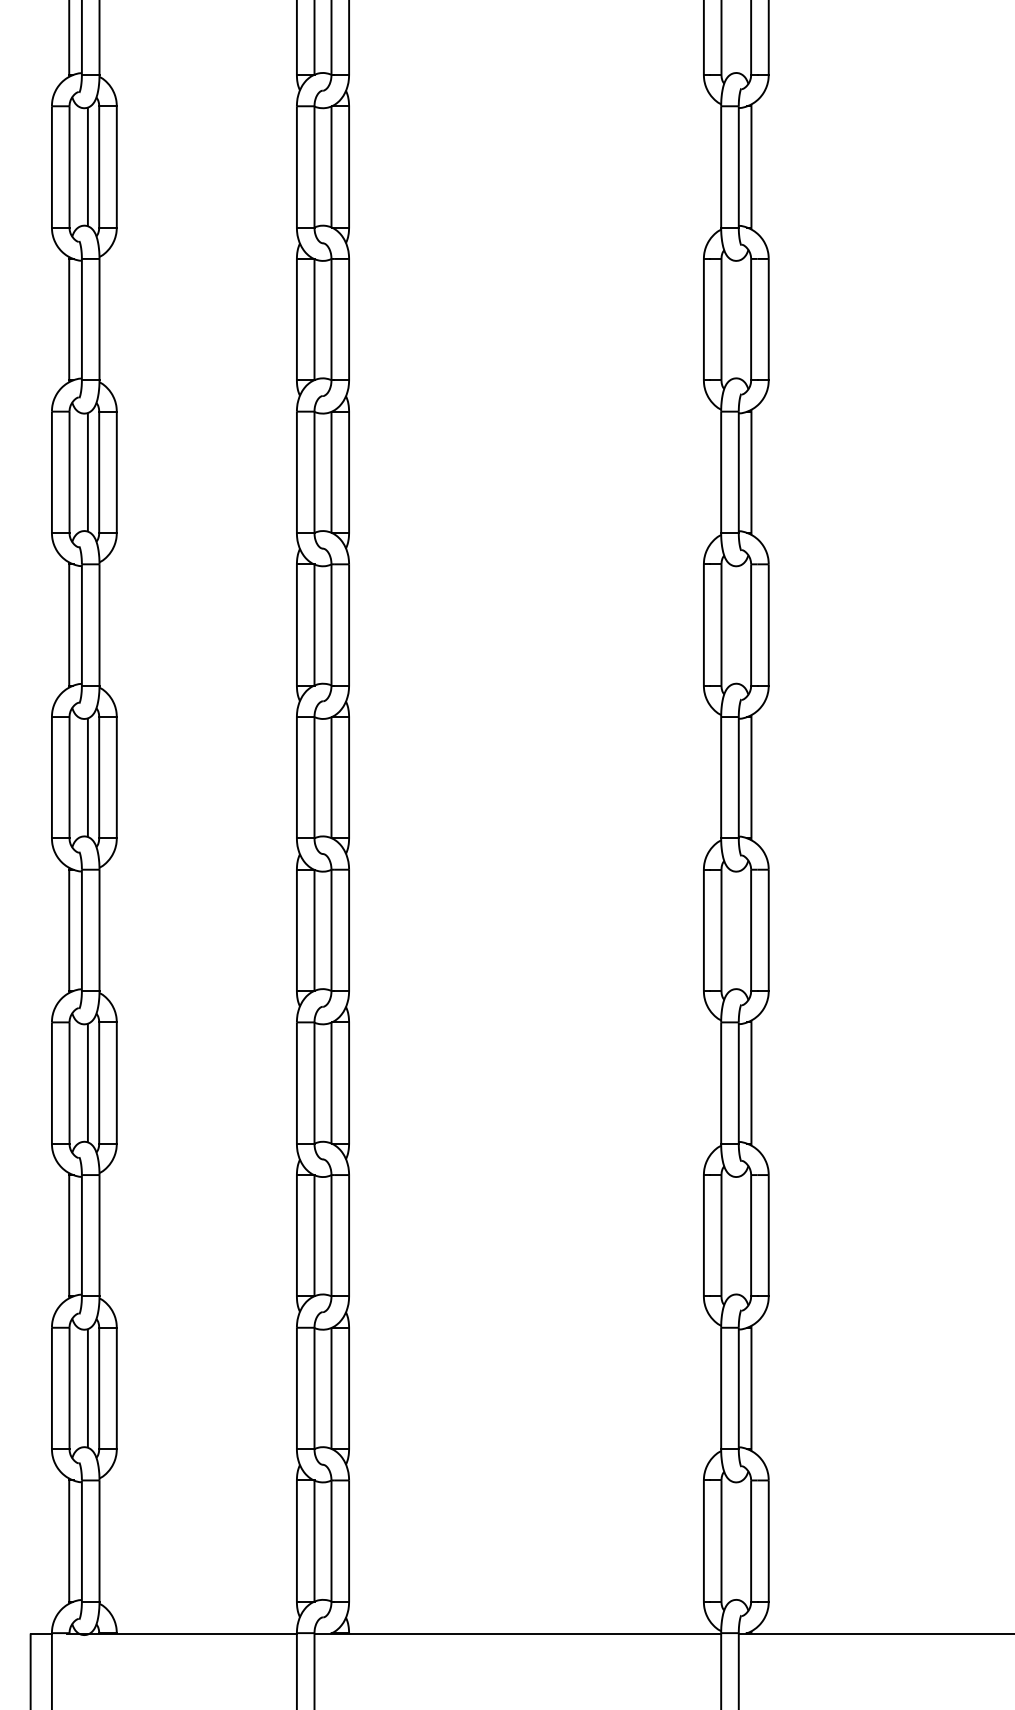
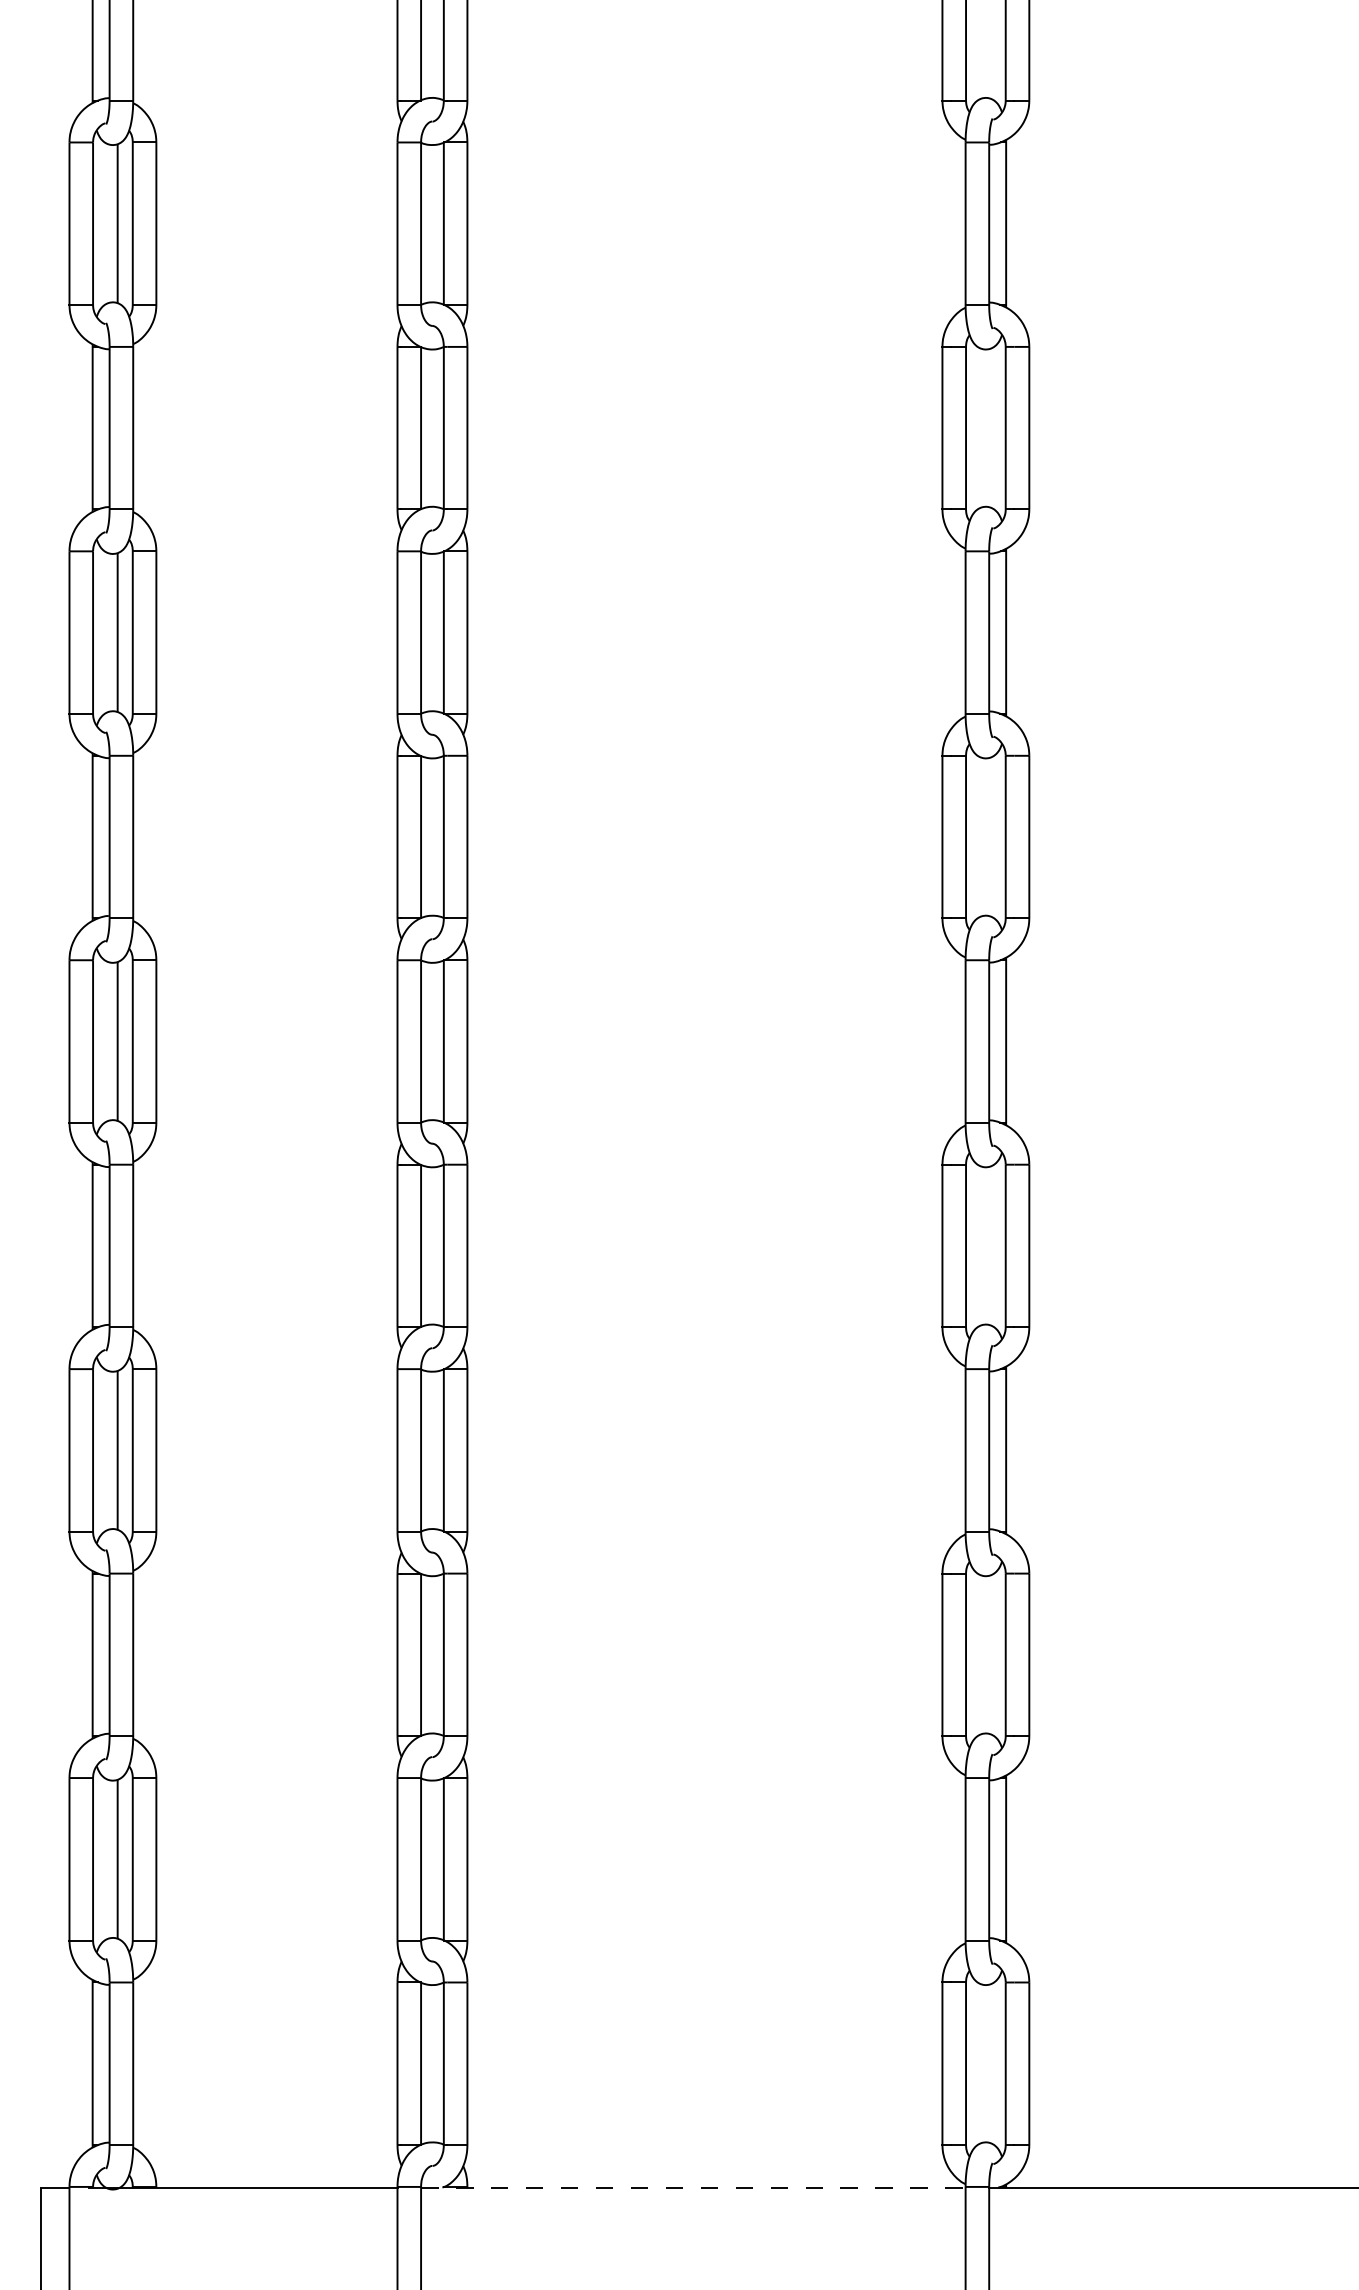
line: (518, 1633) -> (694, 2187), solid -> dashed

